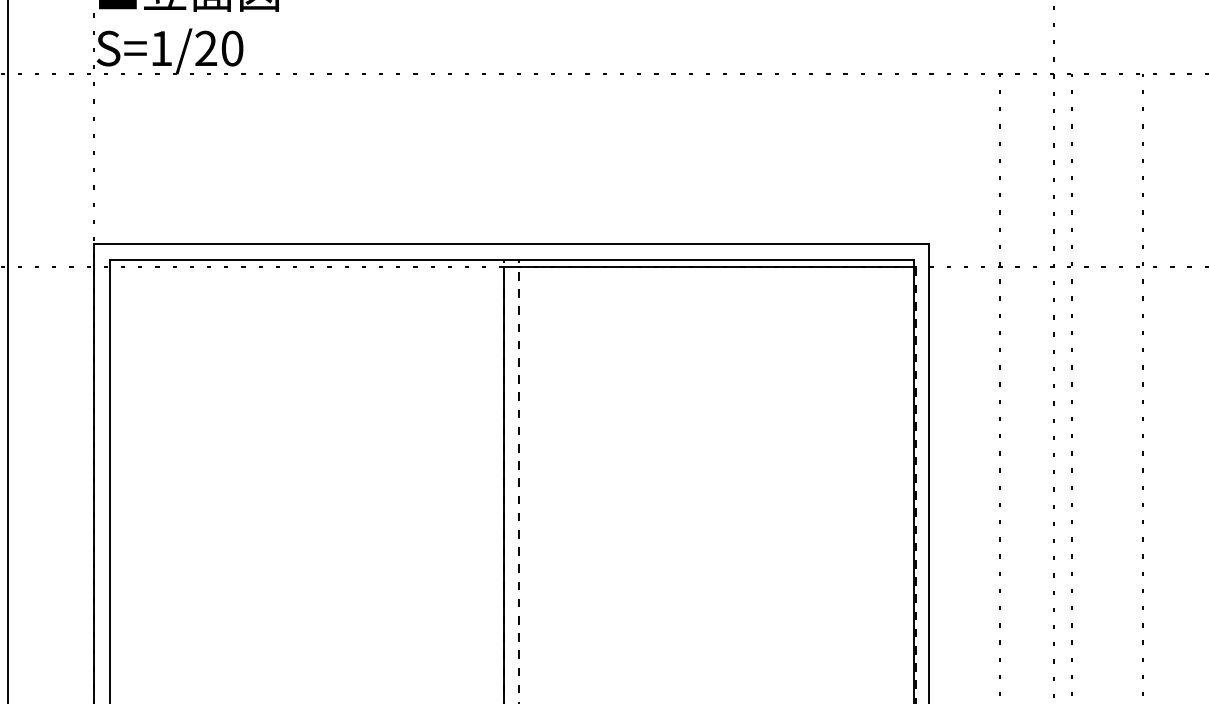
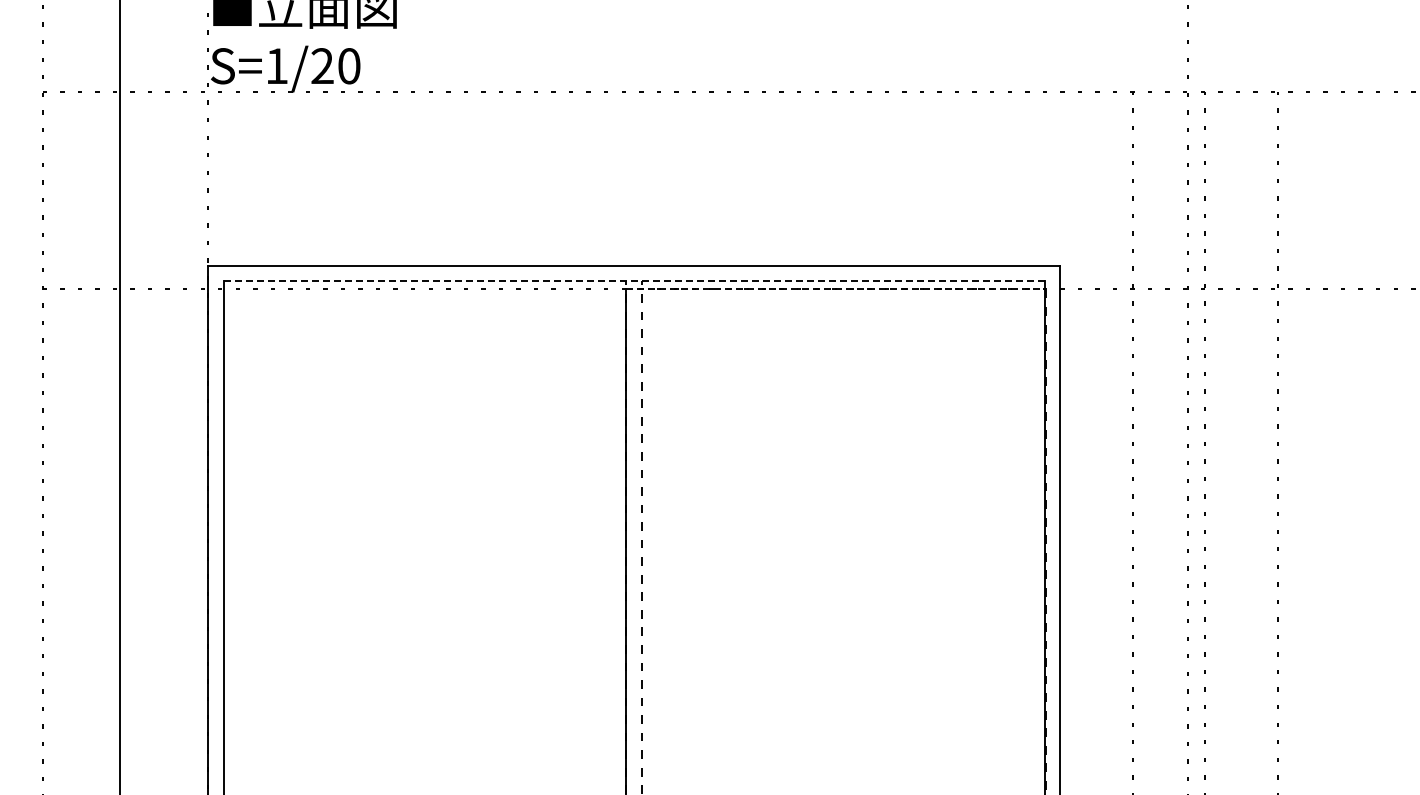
line: (512, 259) -> (634, 281), solid -> dashed
line: (710, 266) -> (836, 288), solid -> dashed

